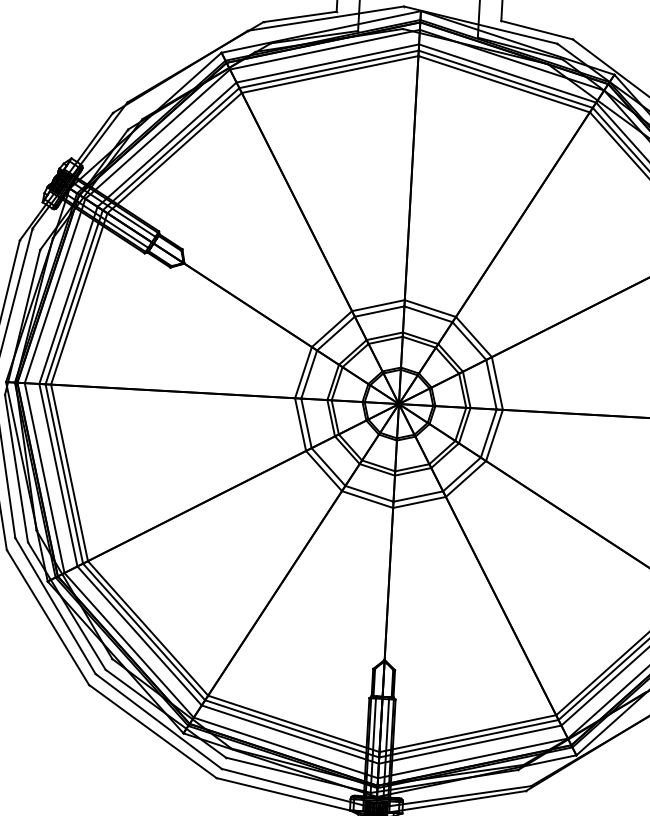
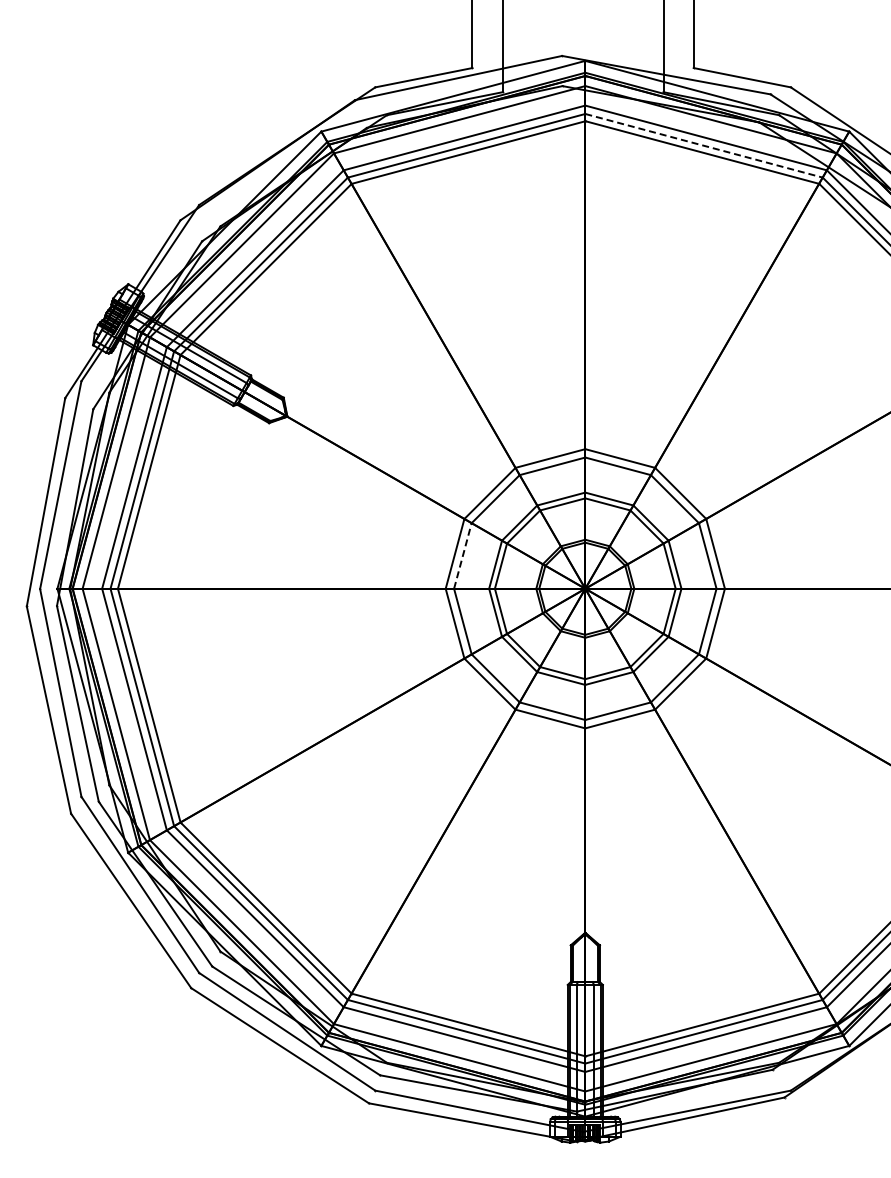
line: (506, 79) -> (704, 145), solid -> dashed
line: (308, 374) -> (462, 555), solid -> dashed

